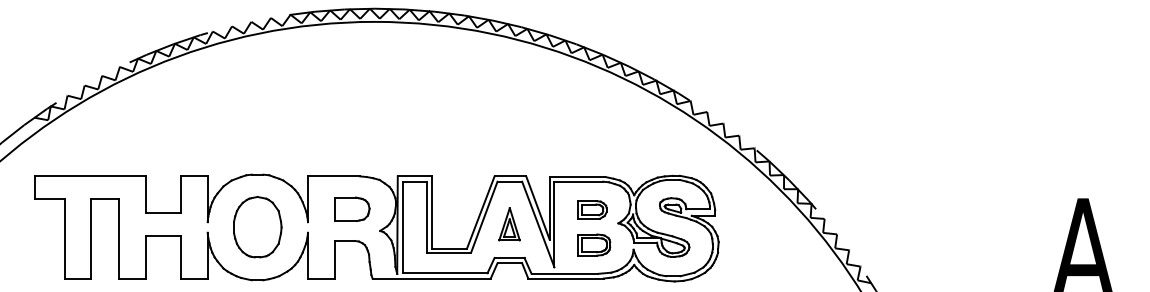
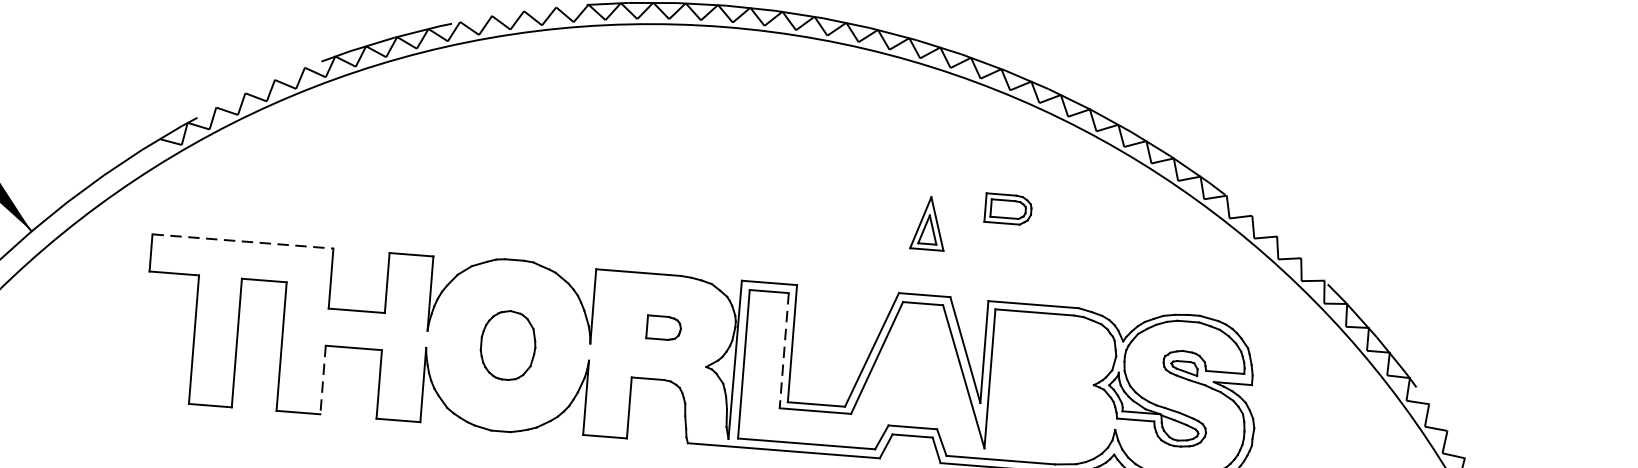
line: (90, 176) -> (243, 241), solid -> dashed
part: (352, 208) -> (664, 327), size x0.6
part: (592, 209) -> (1008, 208), moved
line: (427, 217) -> (784, 351), solid -> dashed
part: (509, 224) -> (928, 223), moved
part: (257, 227) -> (507, 345), size x0.7
part: (594, 244) -> (1052, 416), removed
line: (146, 257) -> (323, 380), solid -> dashed

